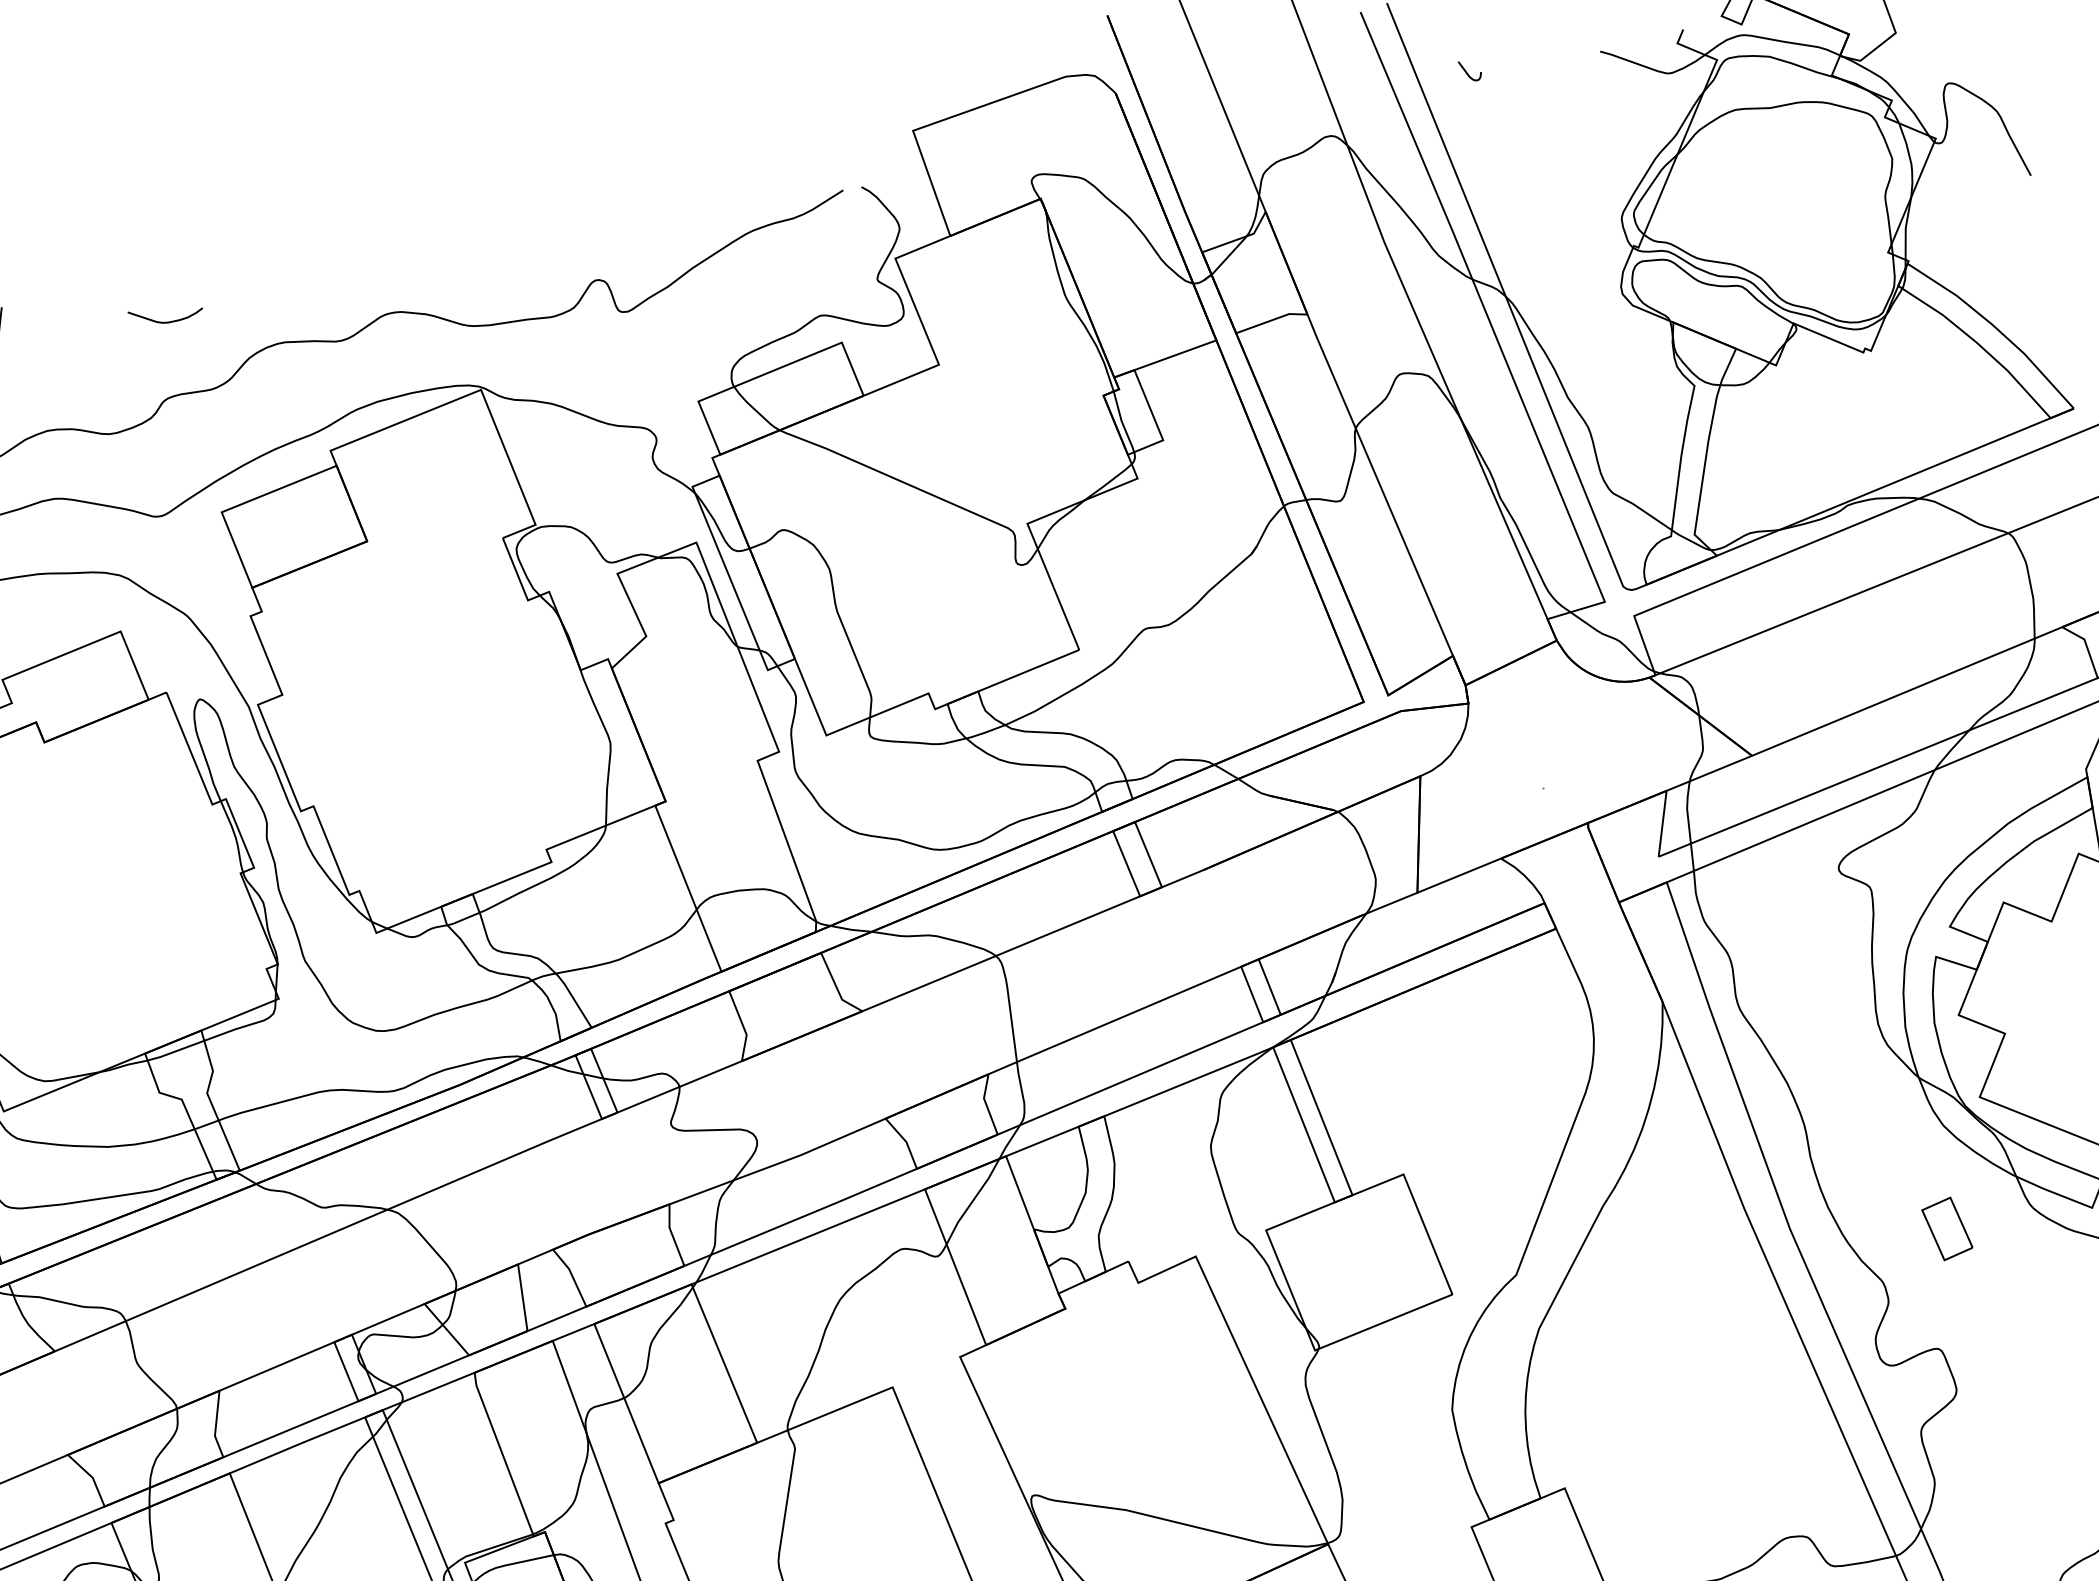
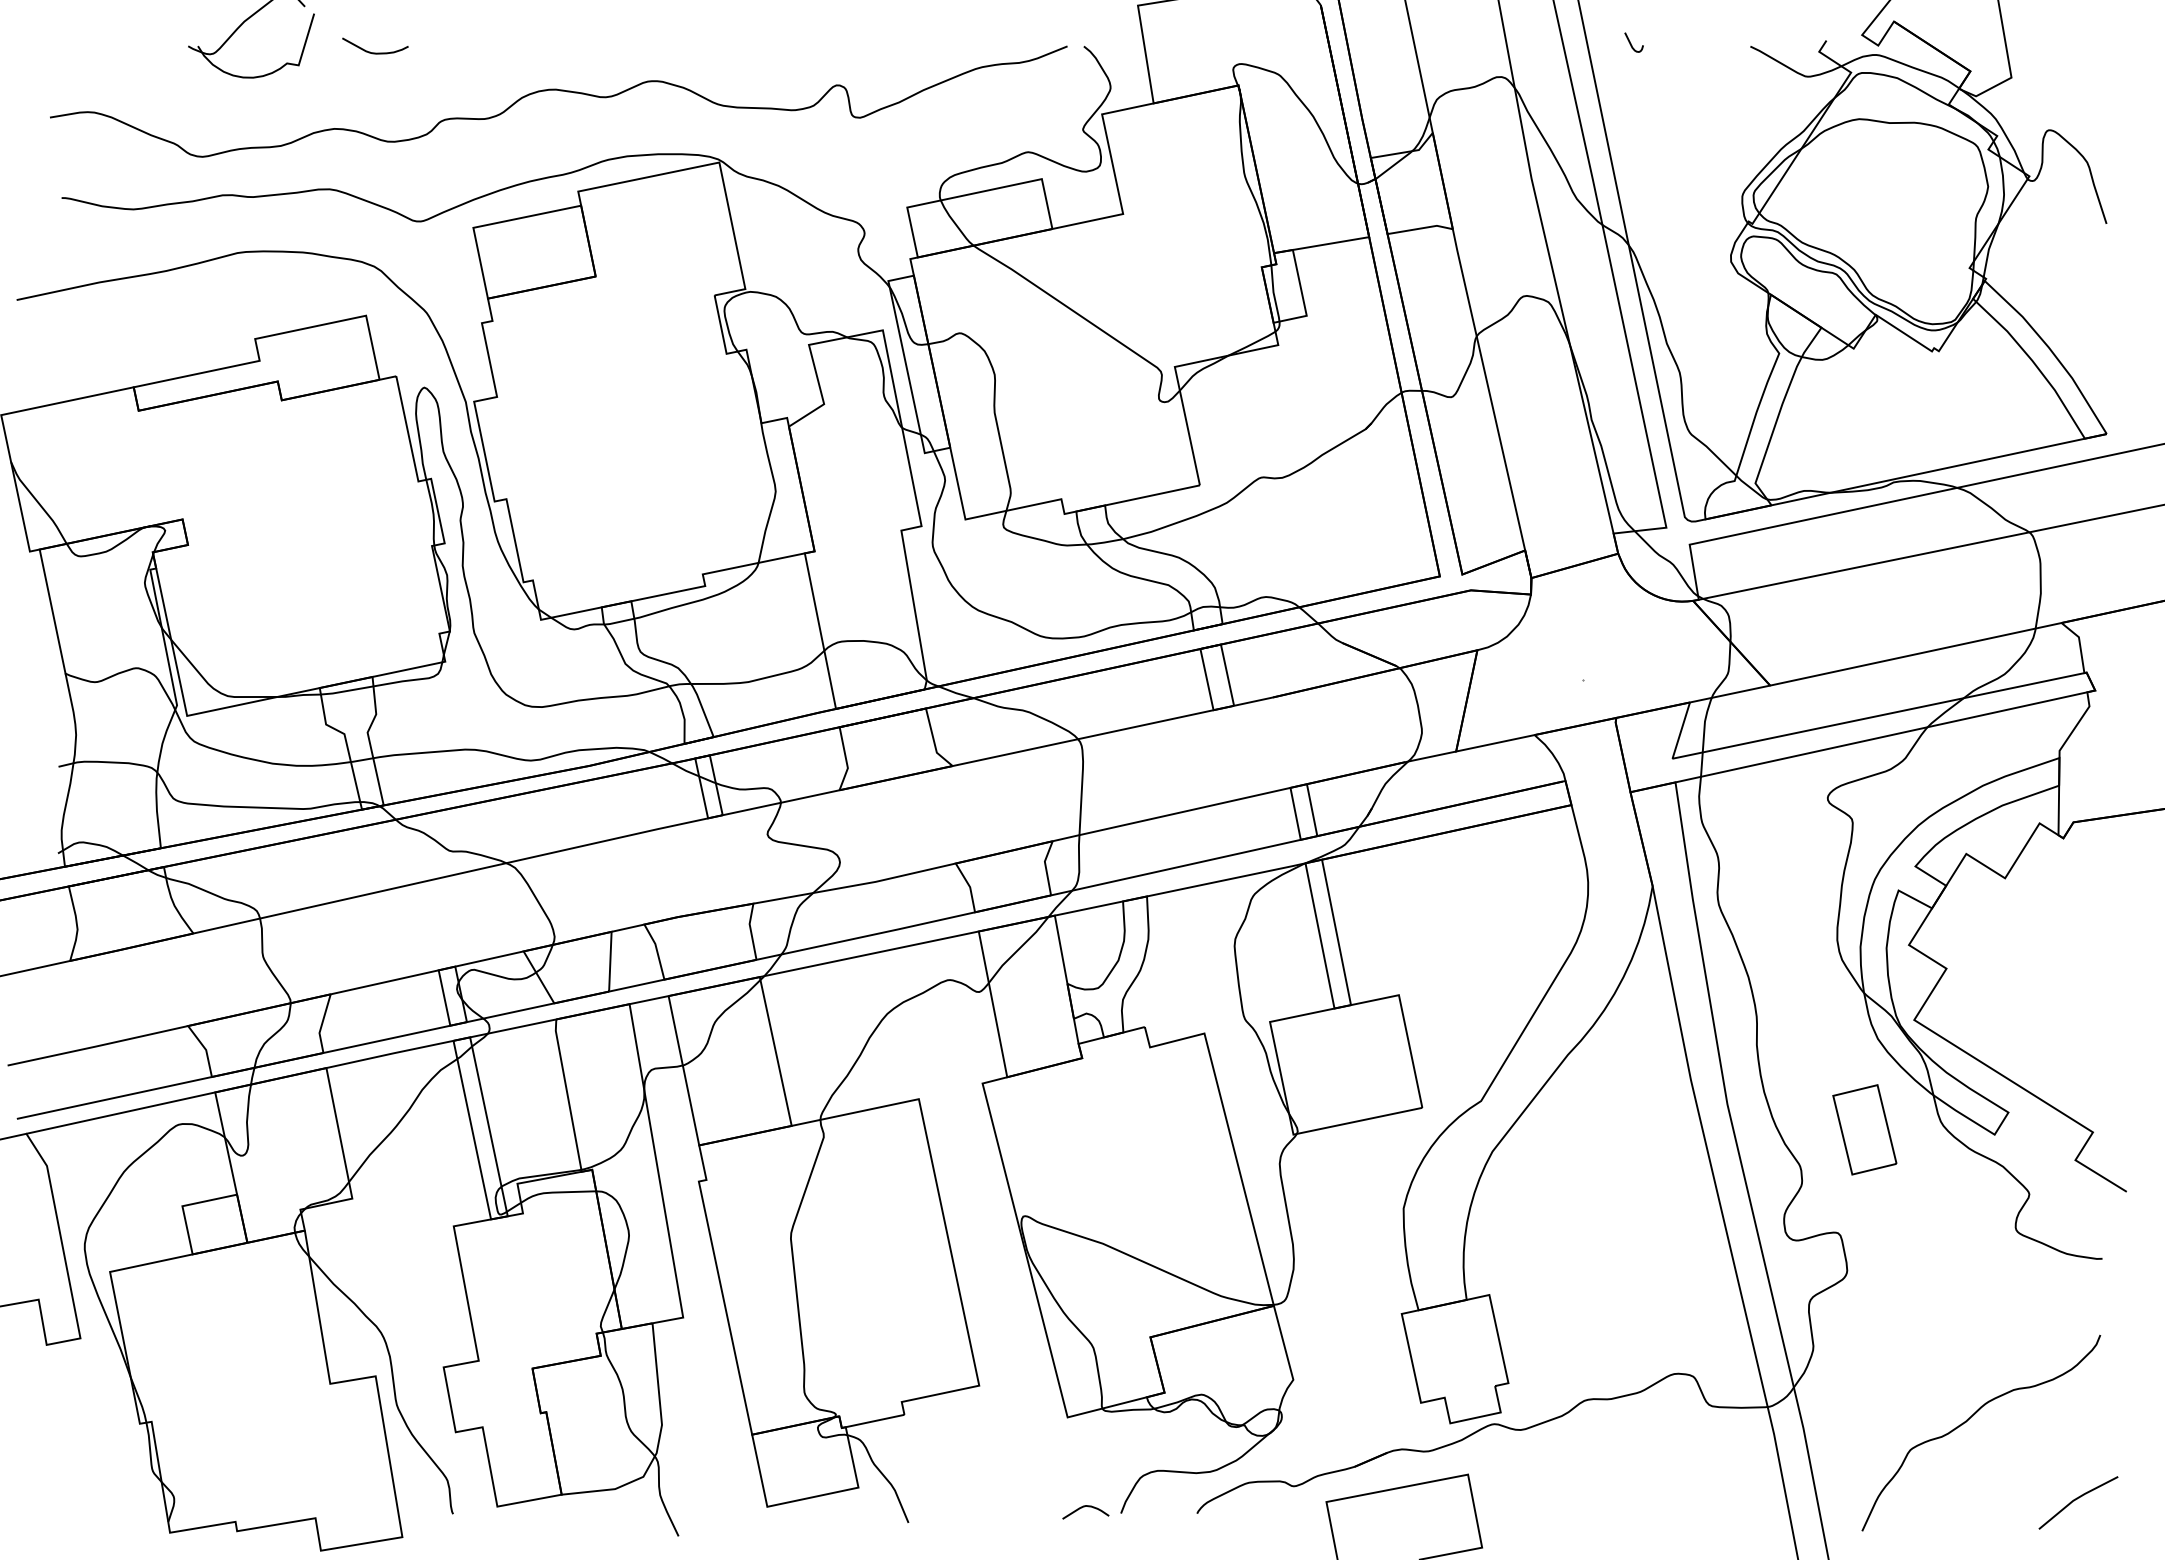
curve: (167, 321) -> (375, 52), moved
part: (1946, 1228) -> (1864, 1129), size x1.67

